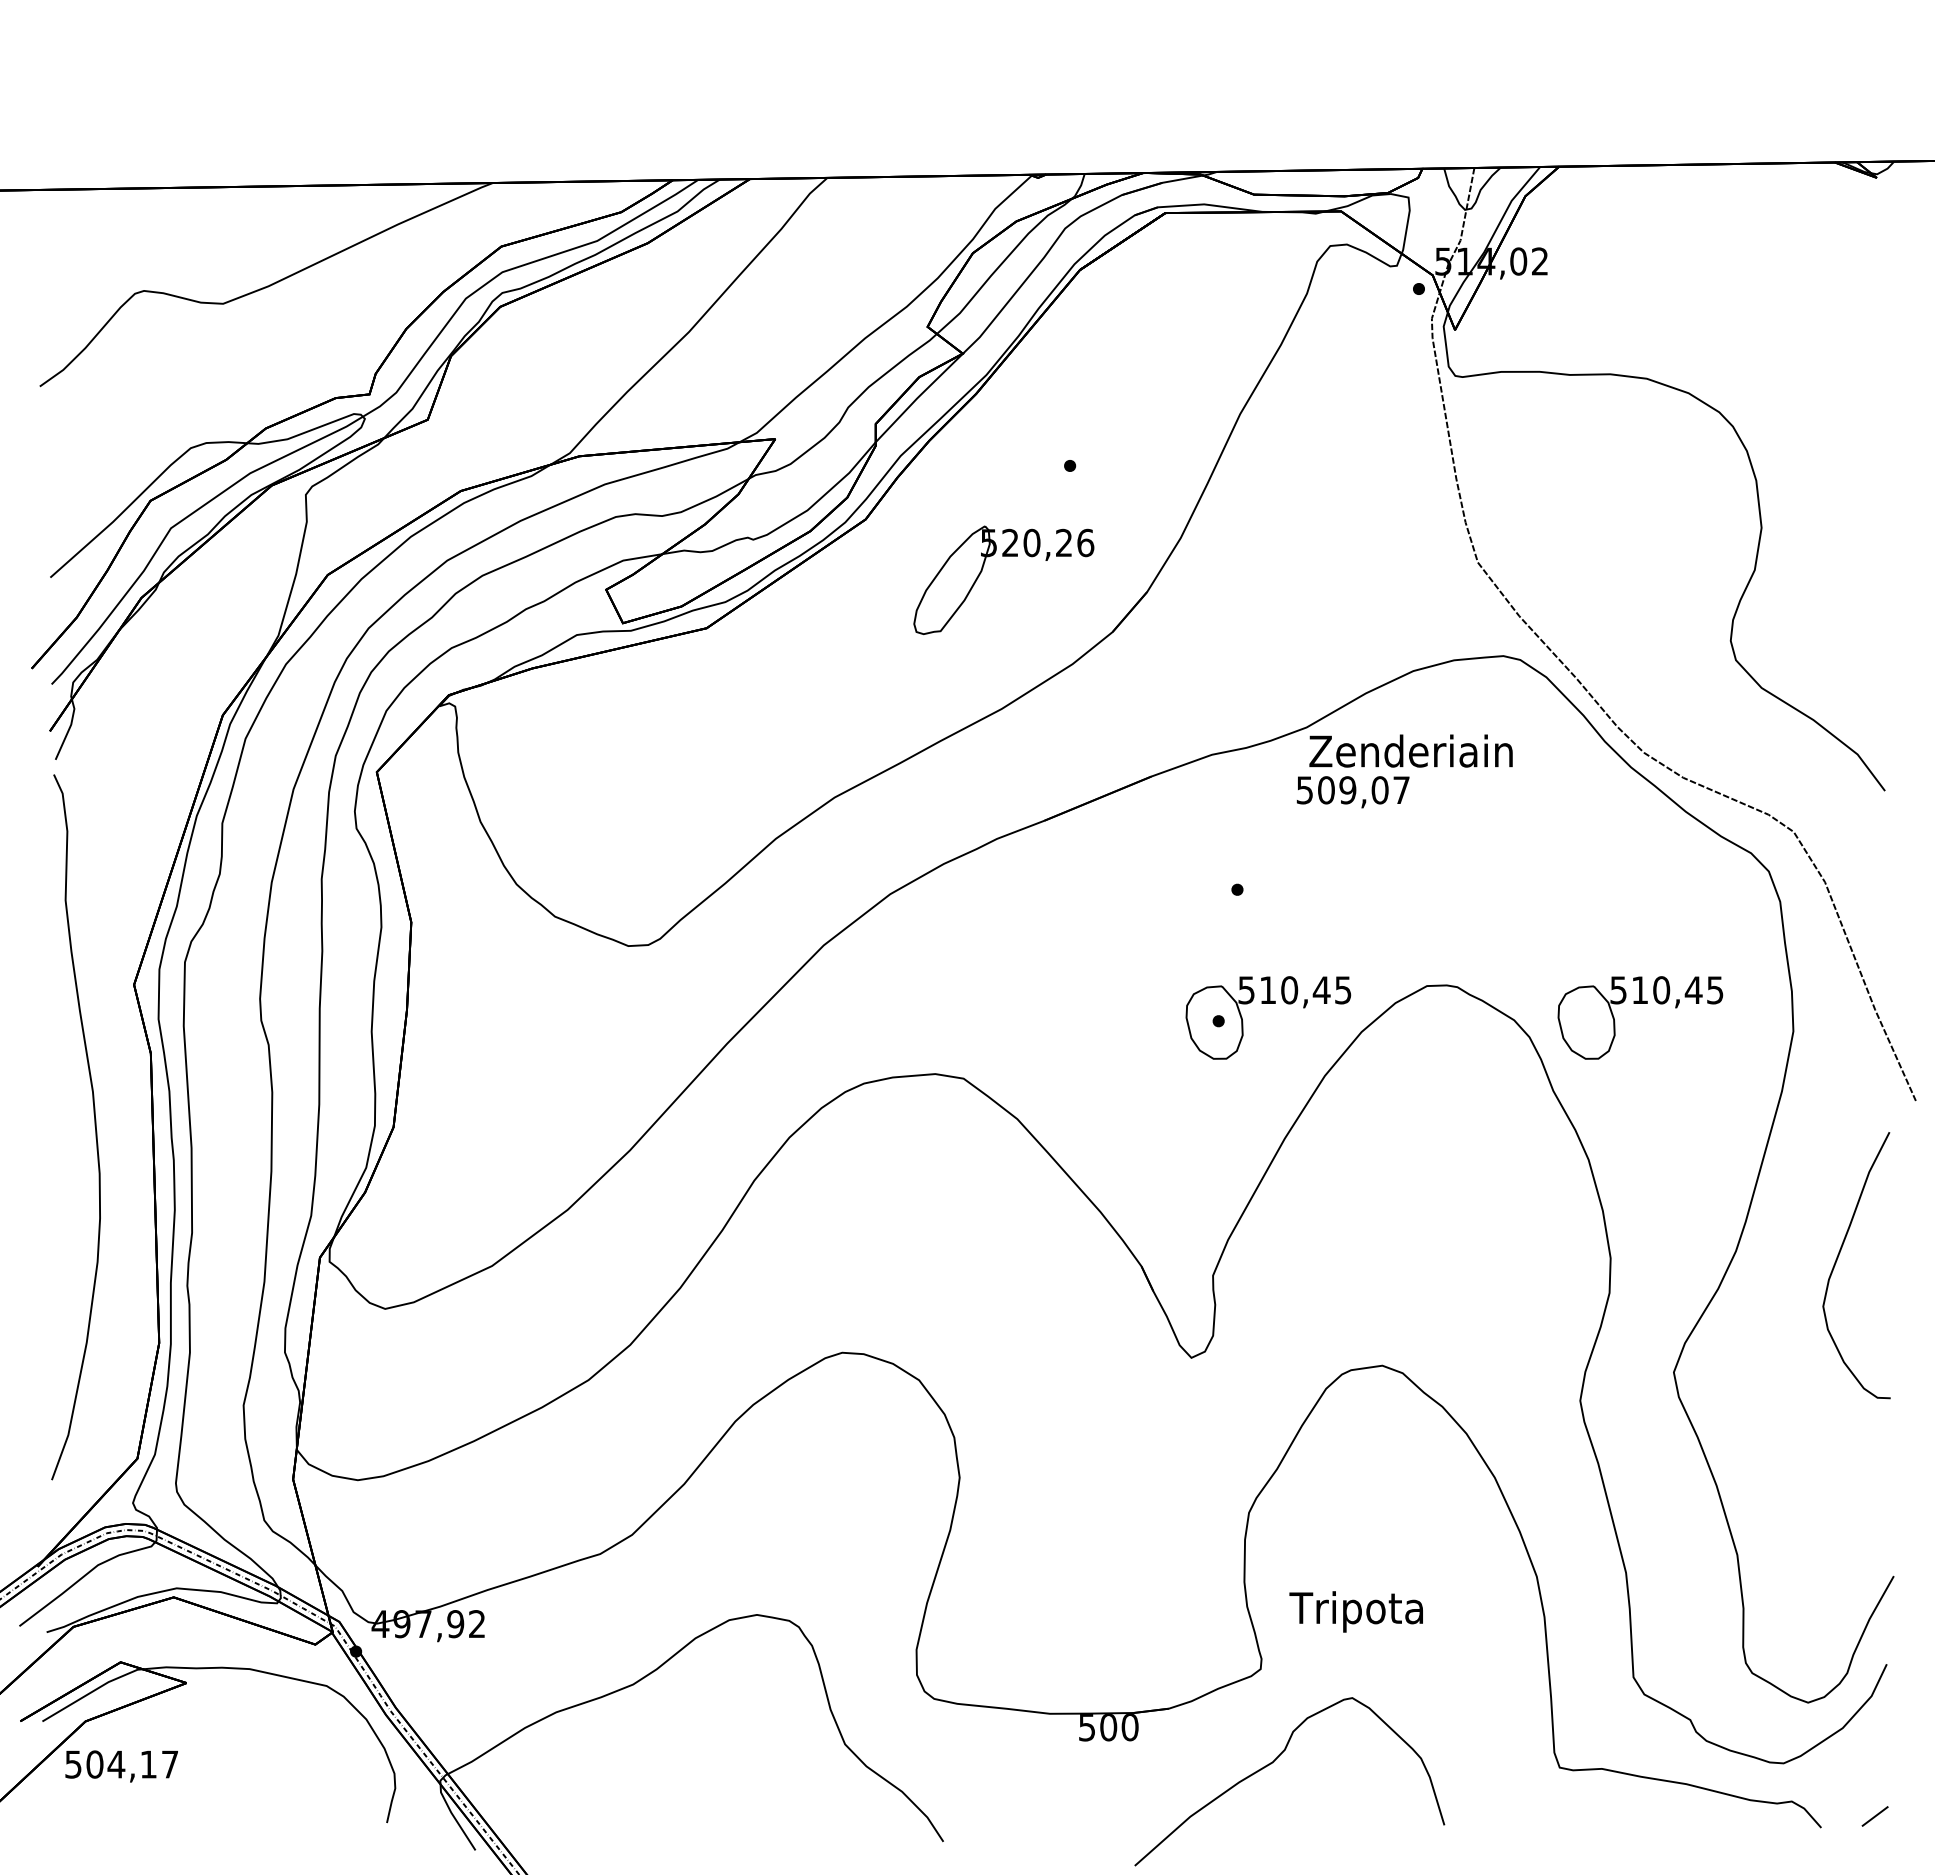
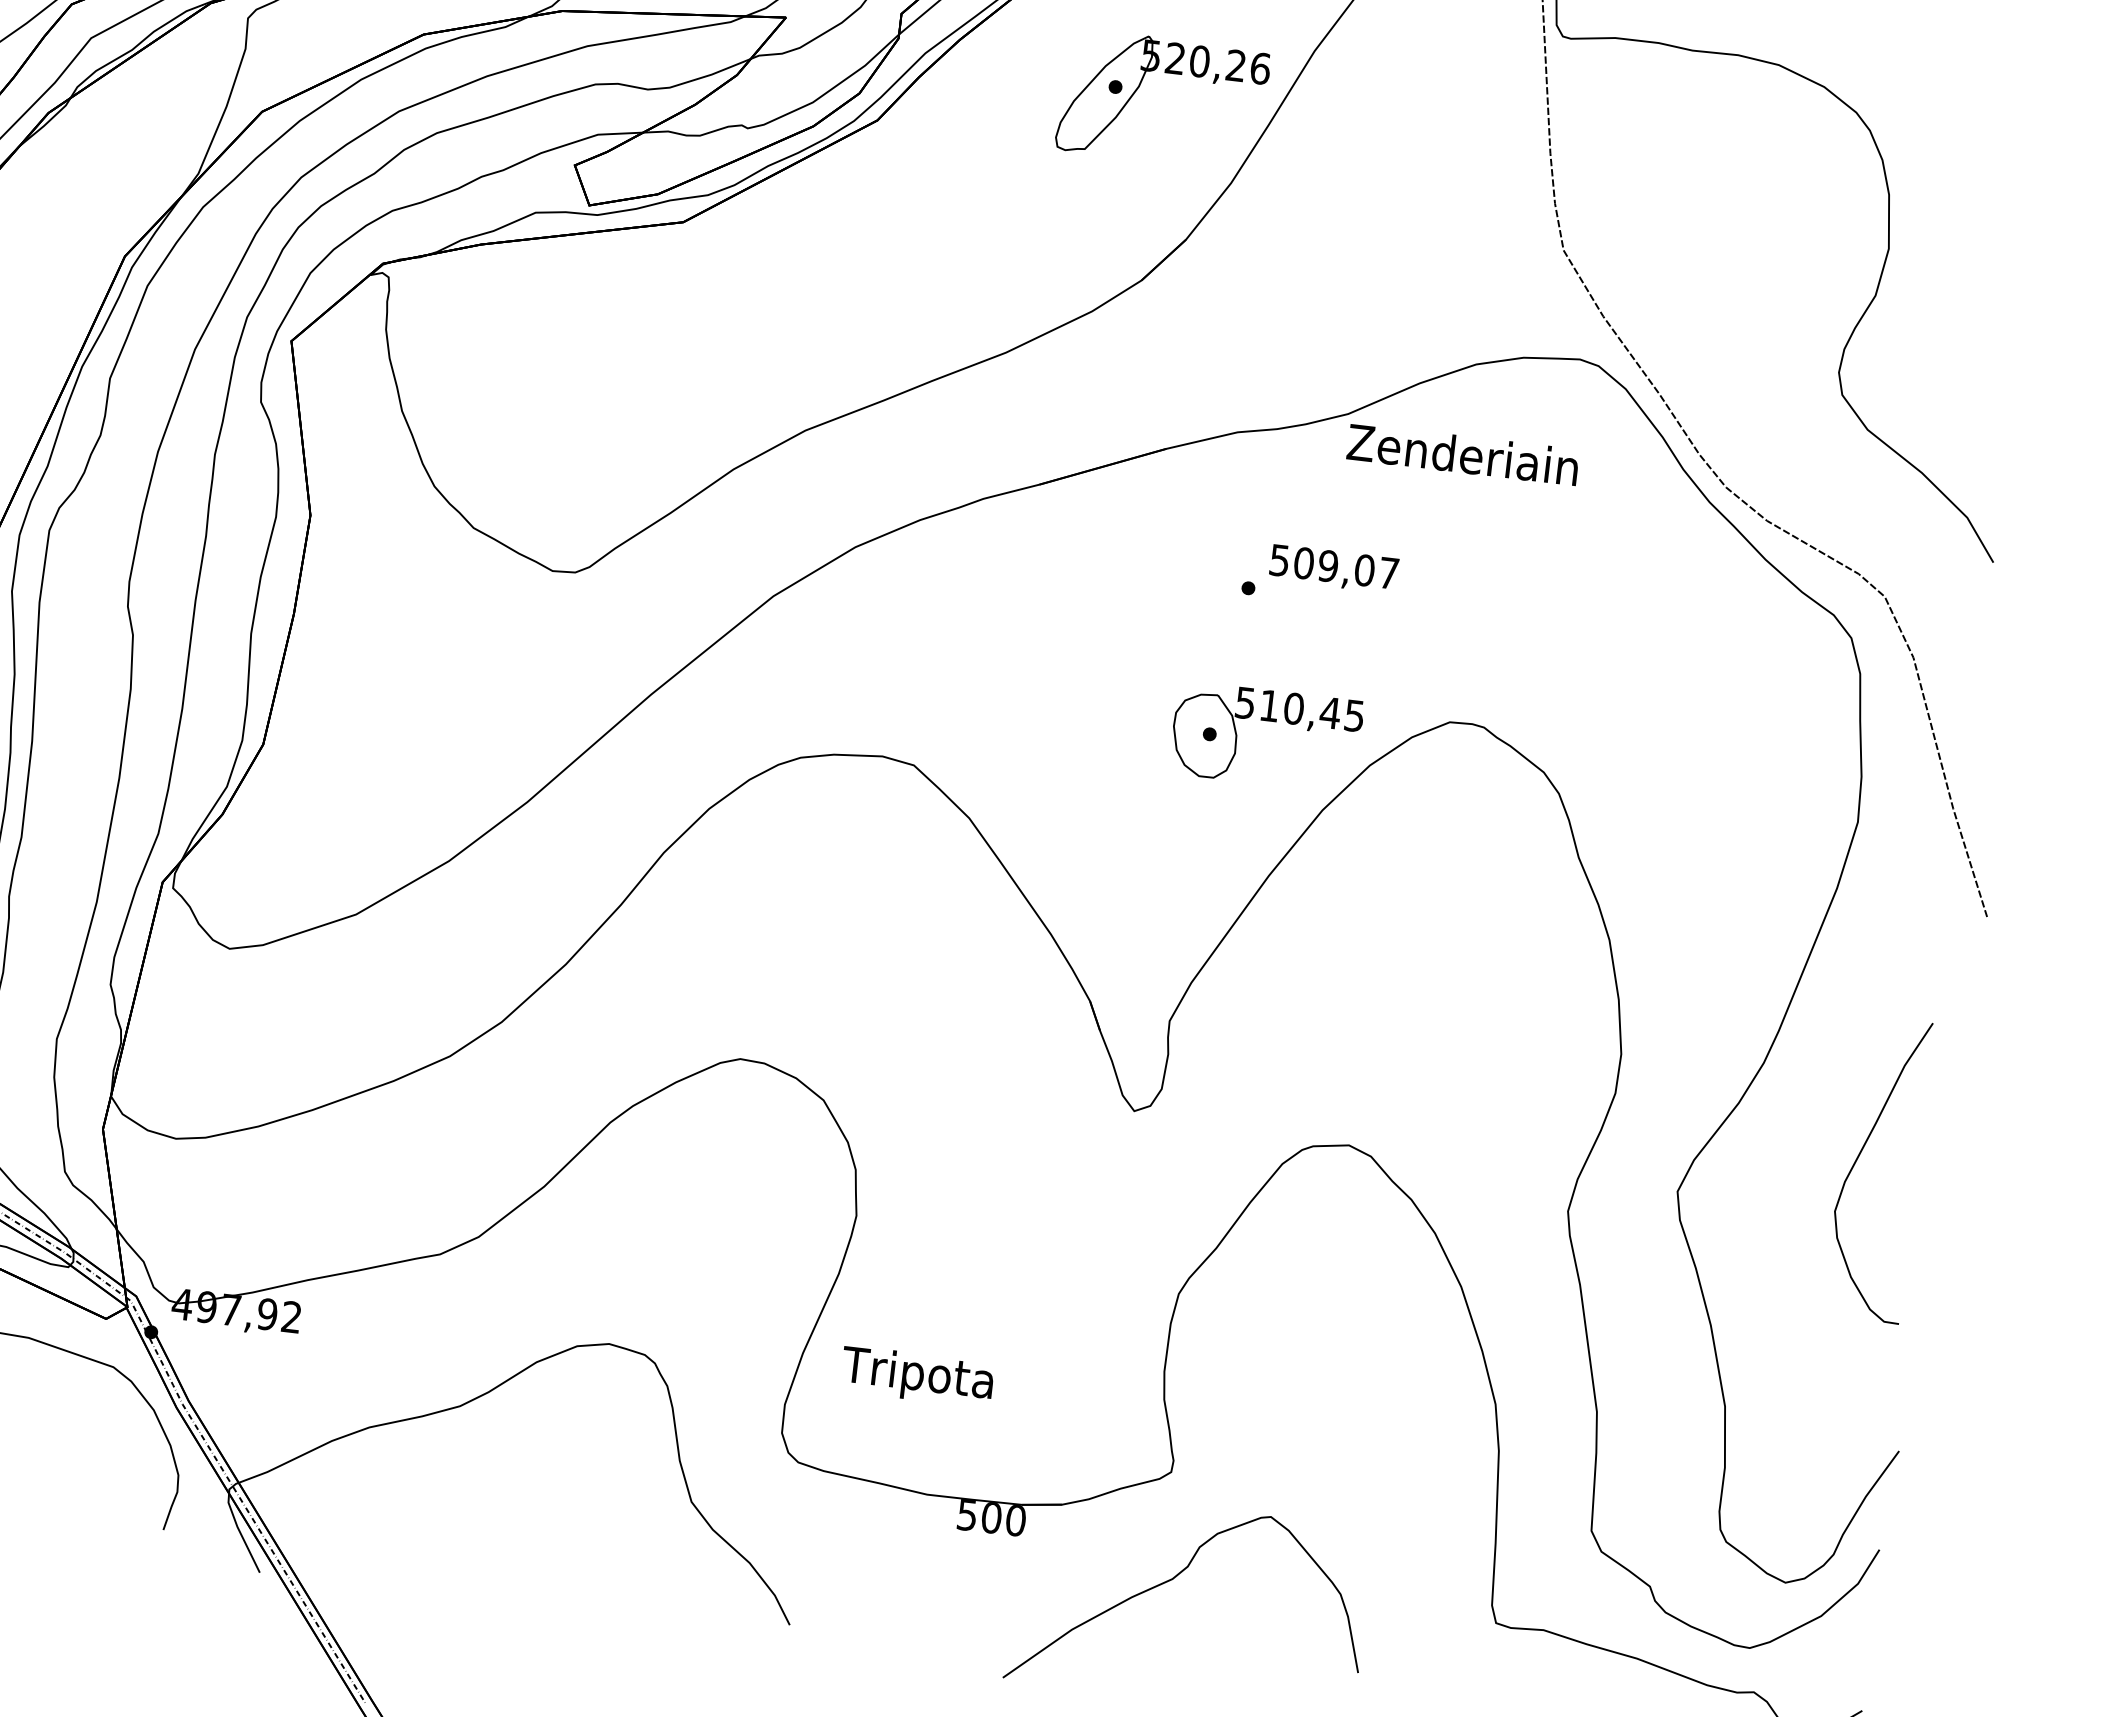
part: (982, 571) -> (1140, 87), moved
text: (1352, 792) -> (1333, 569), moved
part: (1640, 1003) -> (1688, 770), removed
curve: (1838, 1258) -> (1858, 1159), moved
text: (1355, 1611) -> (916, 1376), moved

